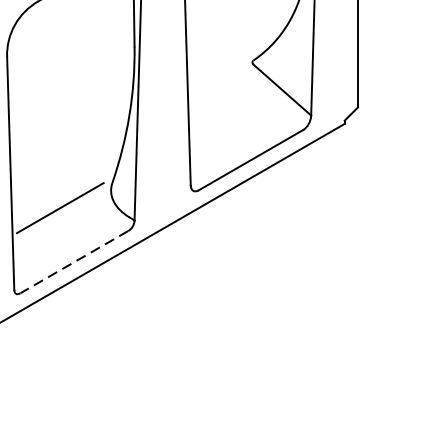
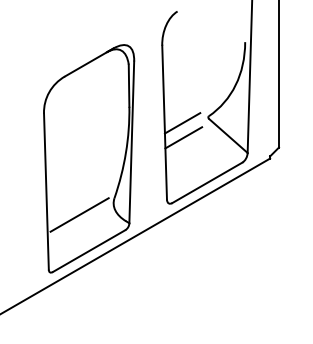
line: (213, 71) -> (182, 123), added
line: (215, 92) -> (183, 137), added
line: (75, 262) -> (89, 251), dashed -> solid

